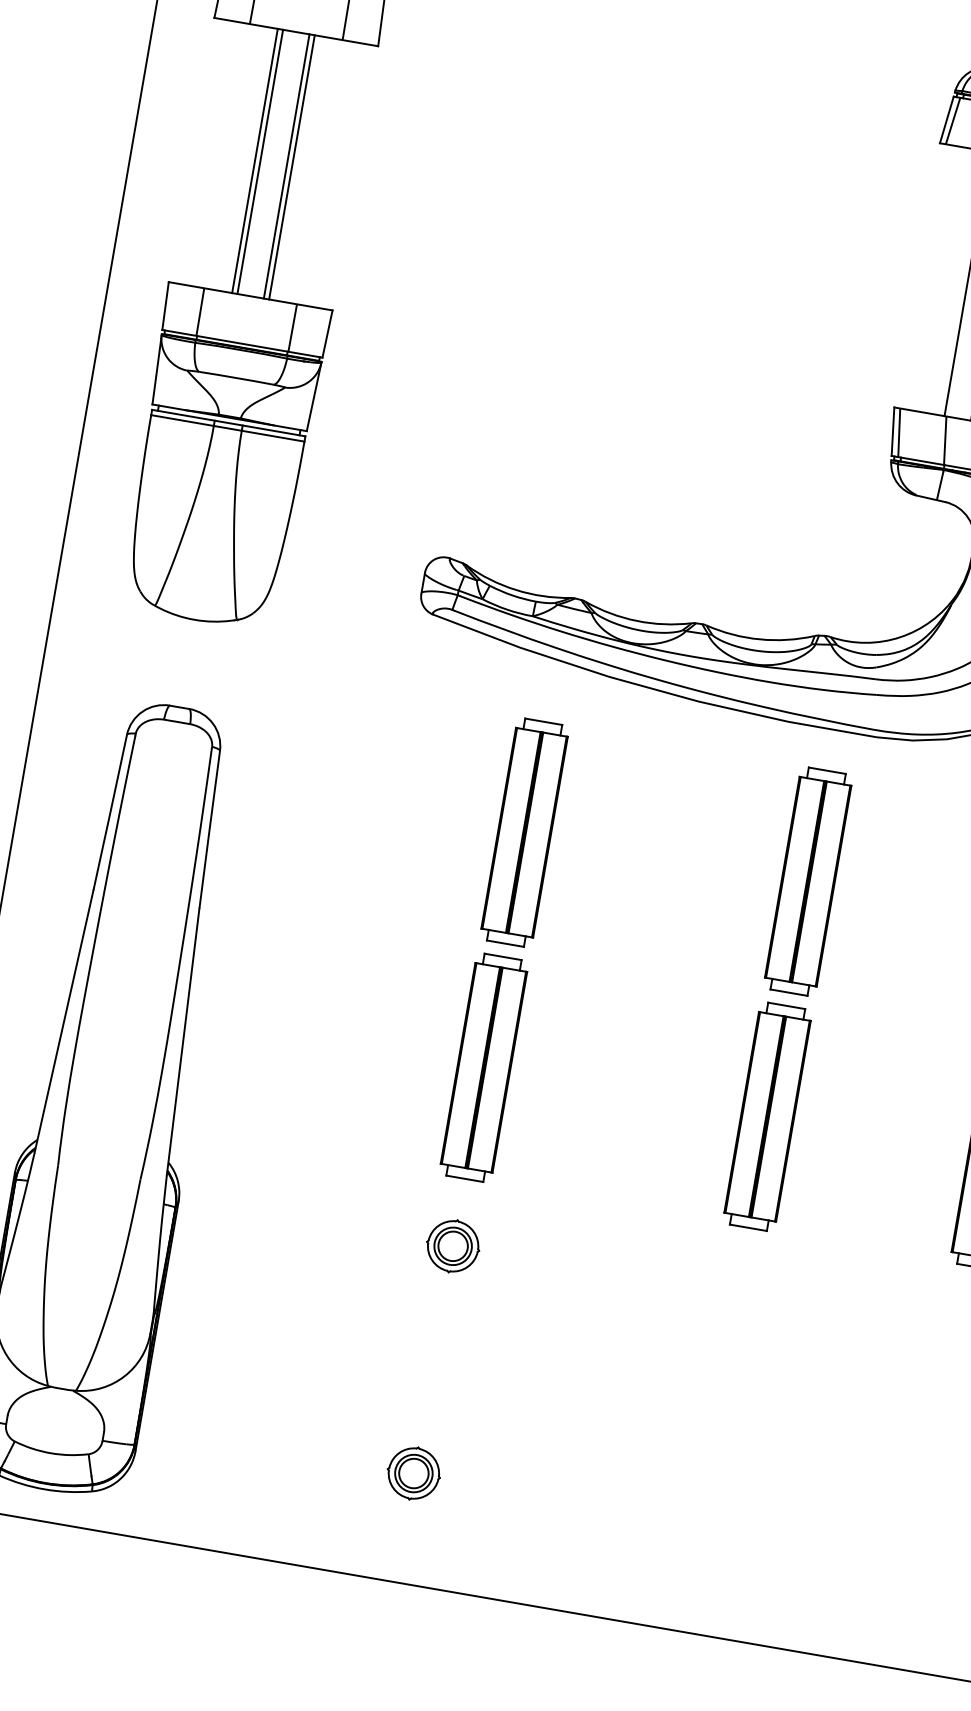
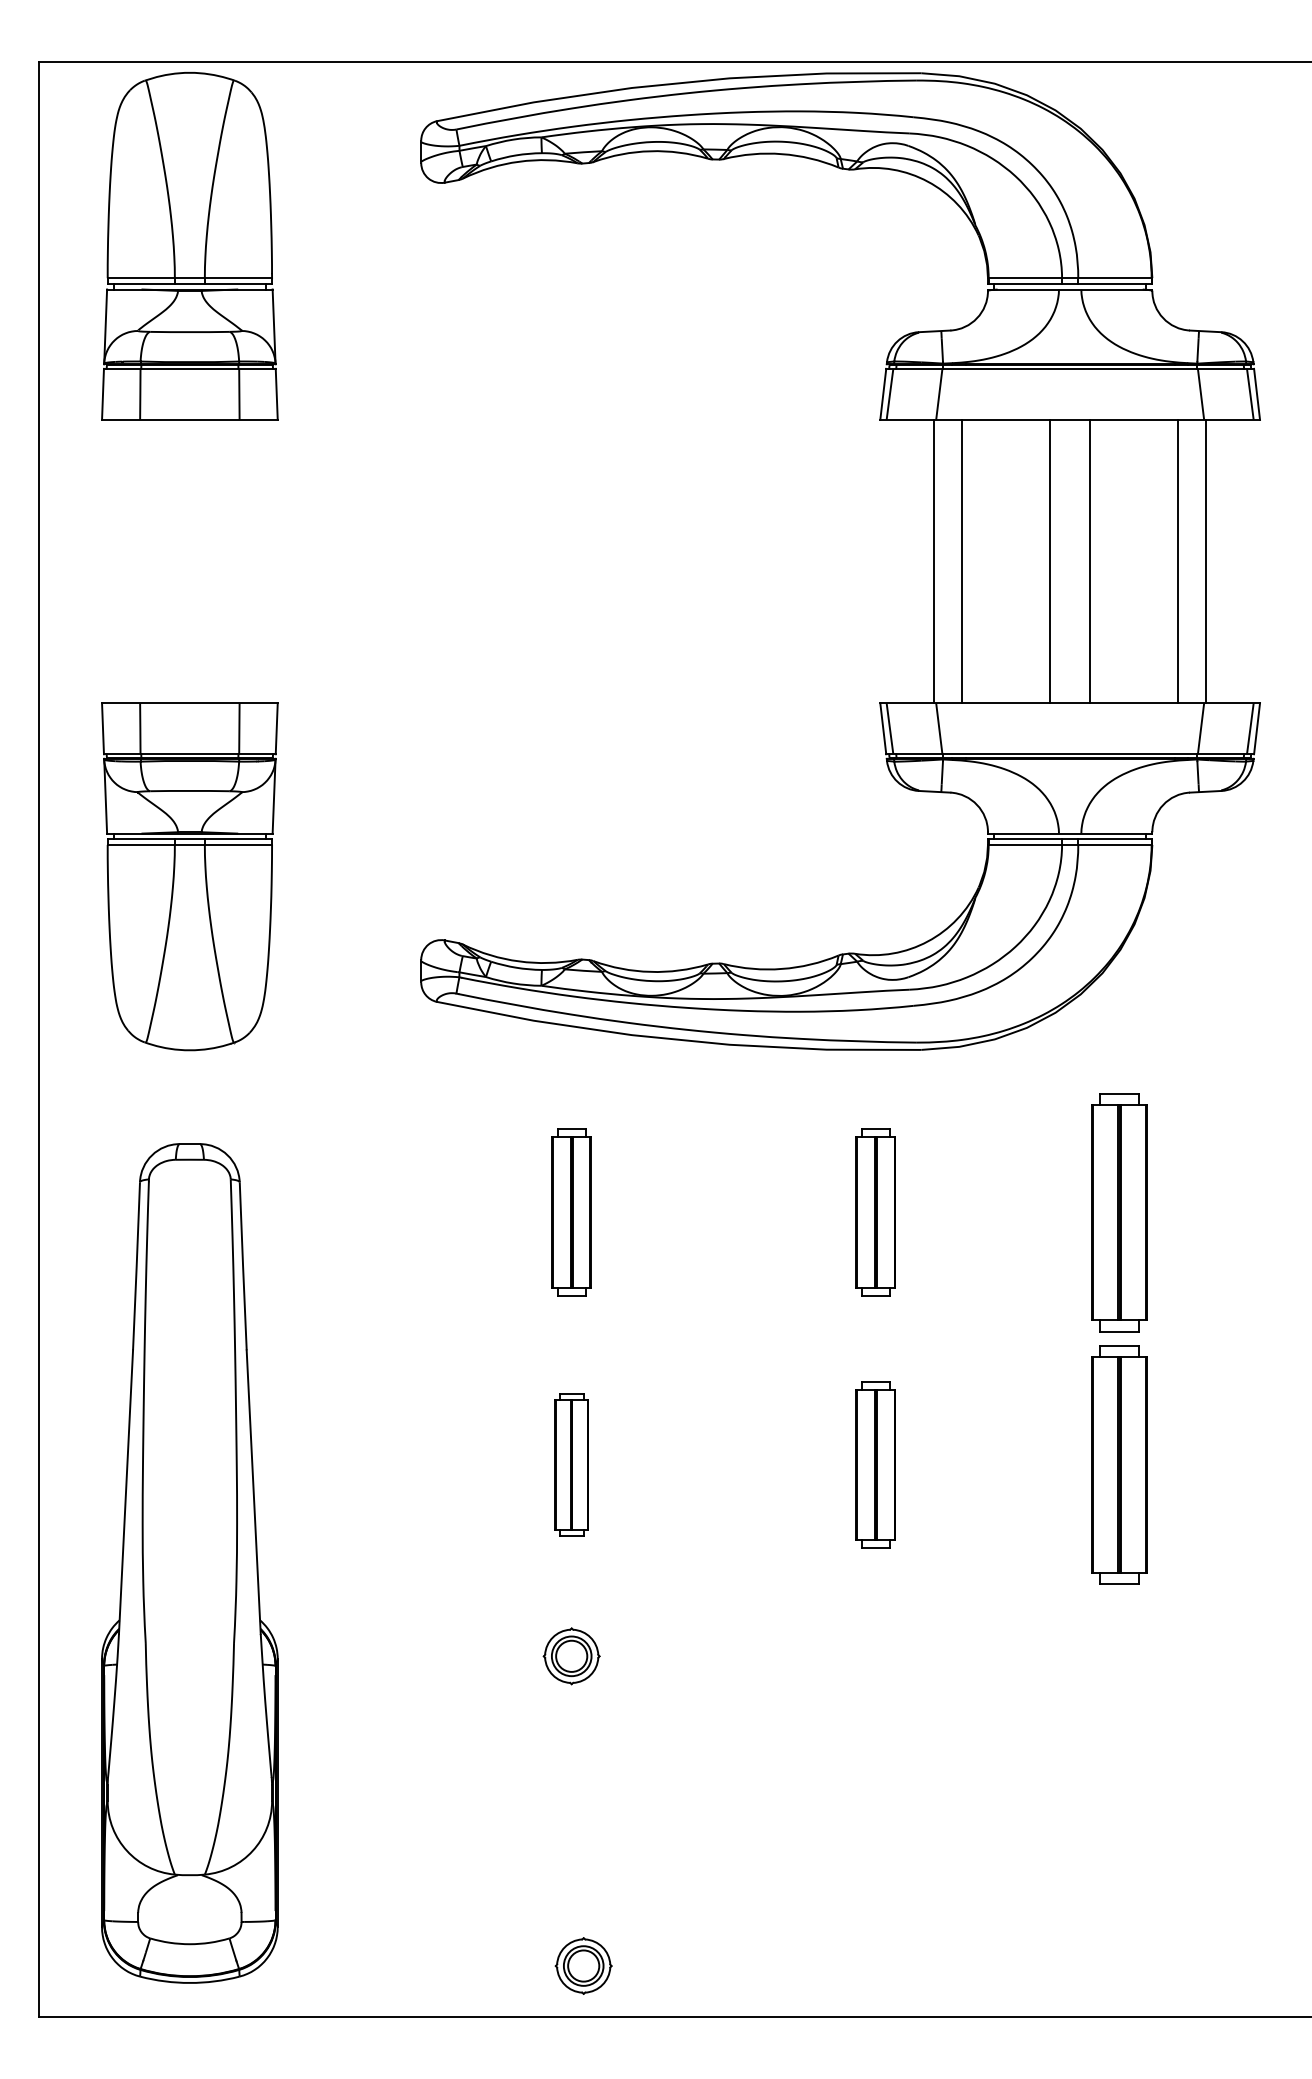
line: (255, 161) -> (170, 561), removed
line: (260, 161) -> (175, 561), removed
line: (287, 166) -> (204, 561), removed
line: (291, 167) -> (209, 561), removed
part: (524, 832) -> (571, 1212), size x0.7
part: (807, 881) -> (875, 1212), size x0.7
part: (483, 1067) -> (571, 1464), size x0.6
part: (767, 1116) -> (875, 1464), size x0.7
part: (413, 1473) -> (583, 1965), moved

